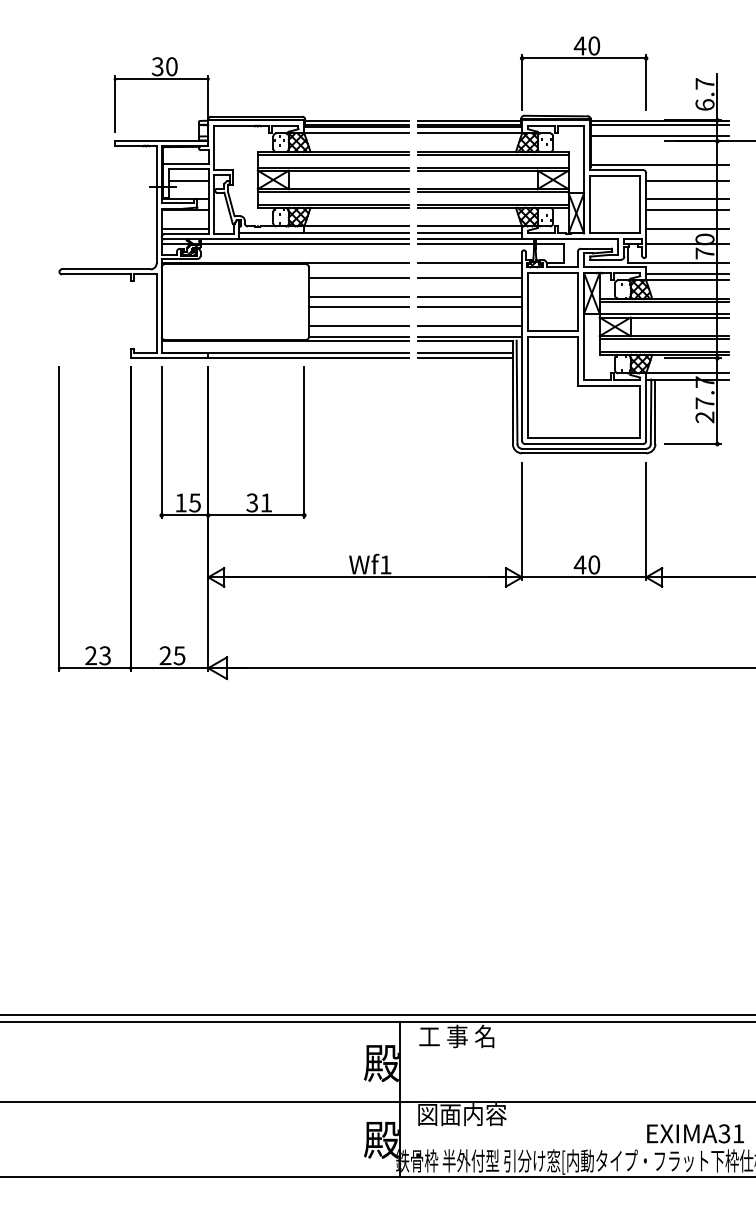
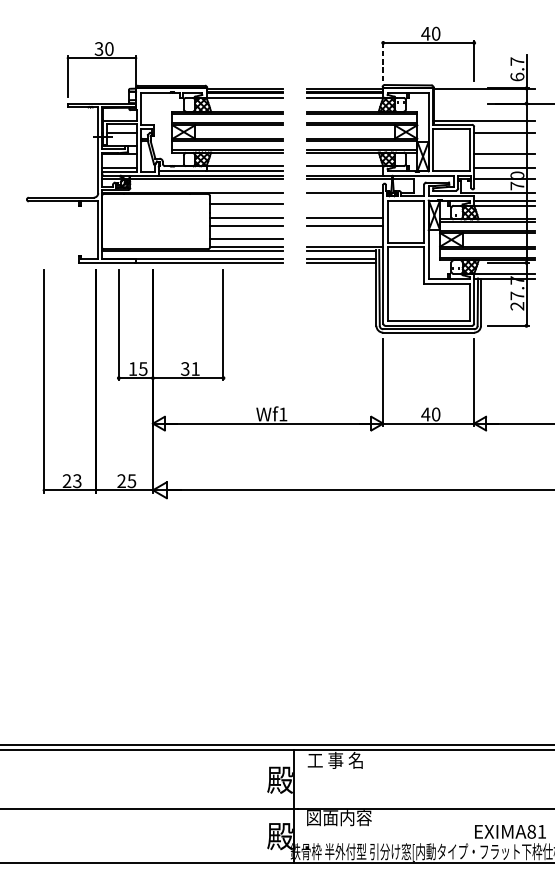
line: (522, 82) -> (383, 60), solid -> dashed
line: (659, 125) -> (484, 92), removed
line: (659, 136) -> (484, 100), removed
line: (687, 199) -> (504, 146), removed
part: (233, 207) -> (154, 152), moved
line: (469, 232) -> (344, 170), removed
line: (469, 278) -> (344, 204), removed
line: (469, 325) -> (344, 238), removed
text: (724, 1133) -> (531, 831), EXIMA31 -> EXIMA81

